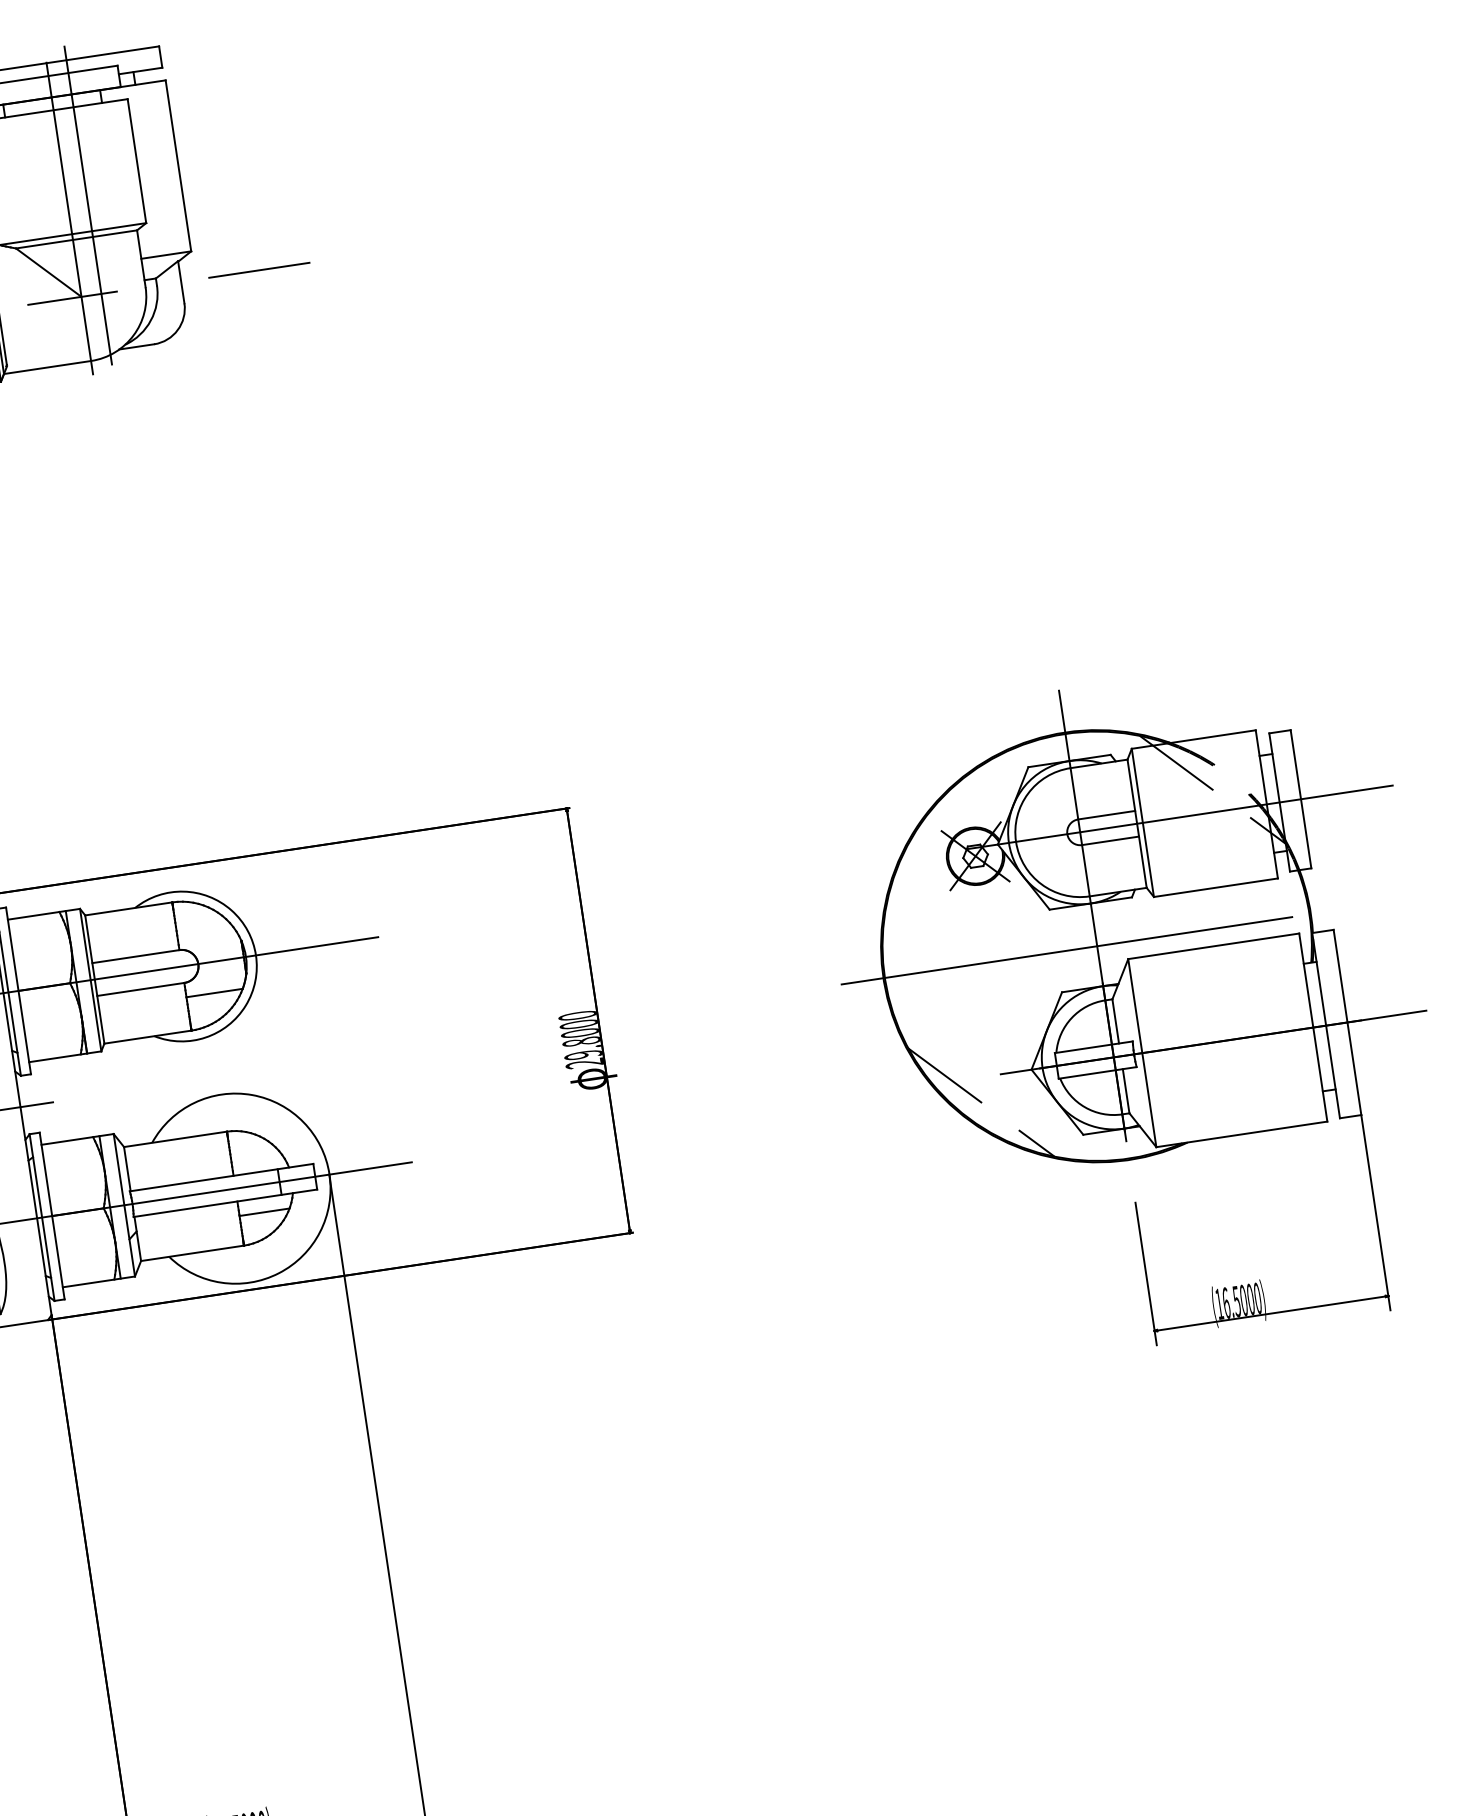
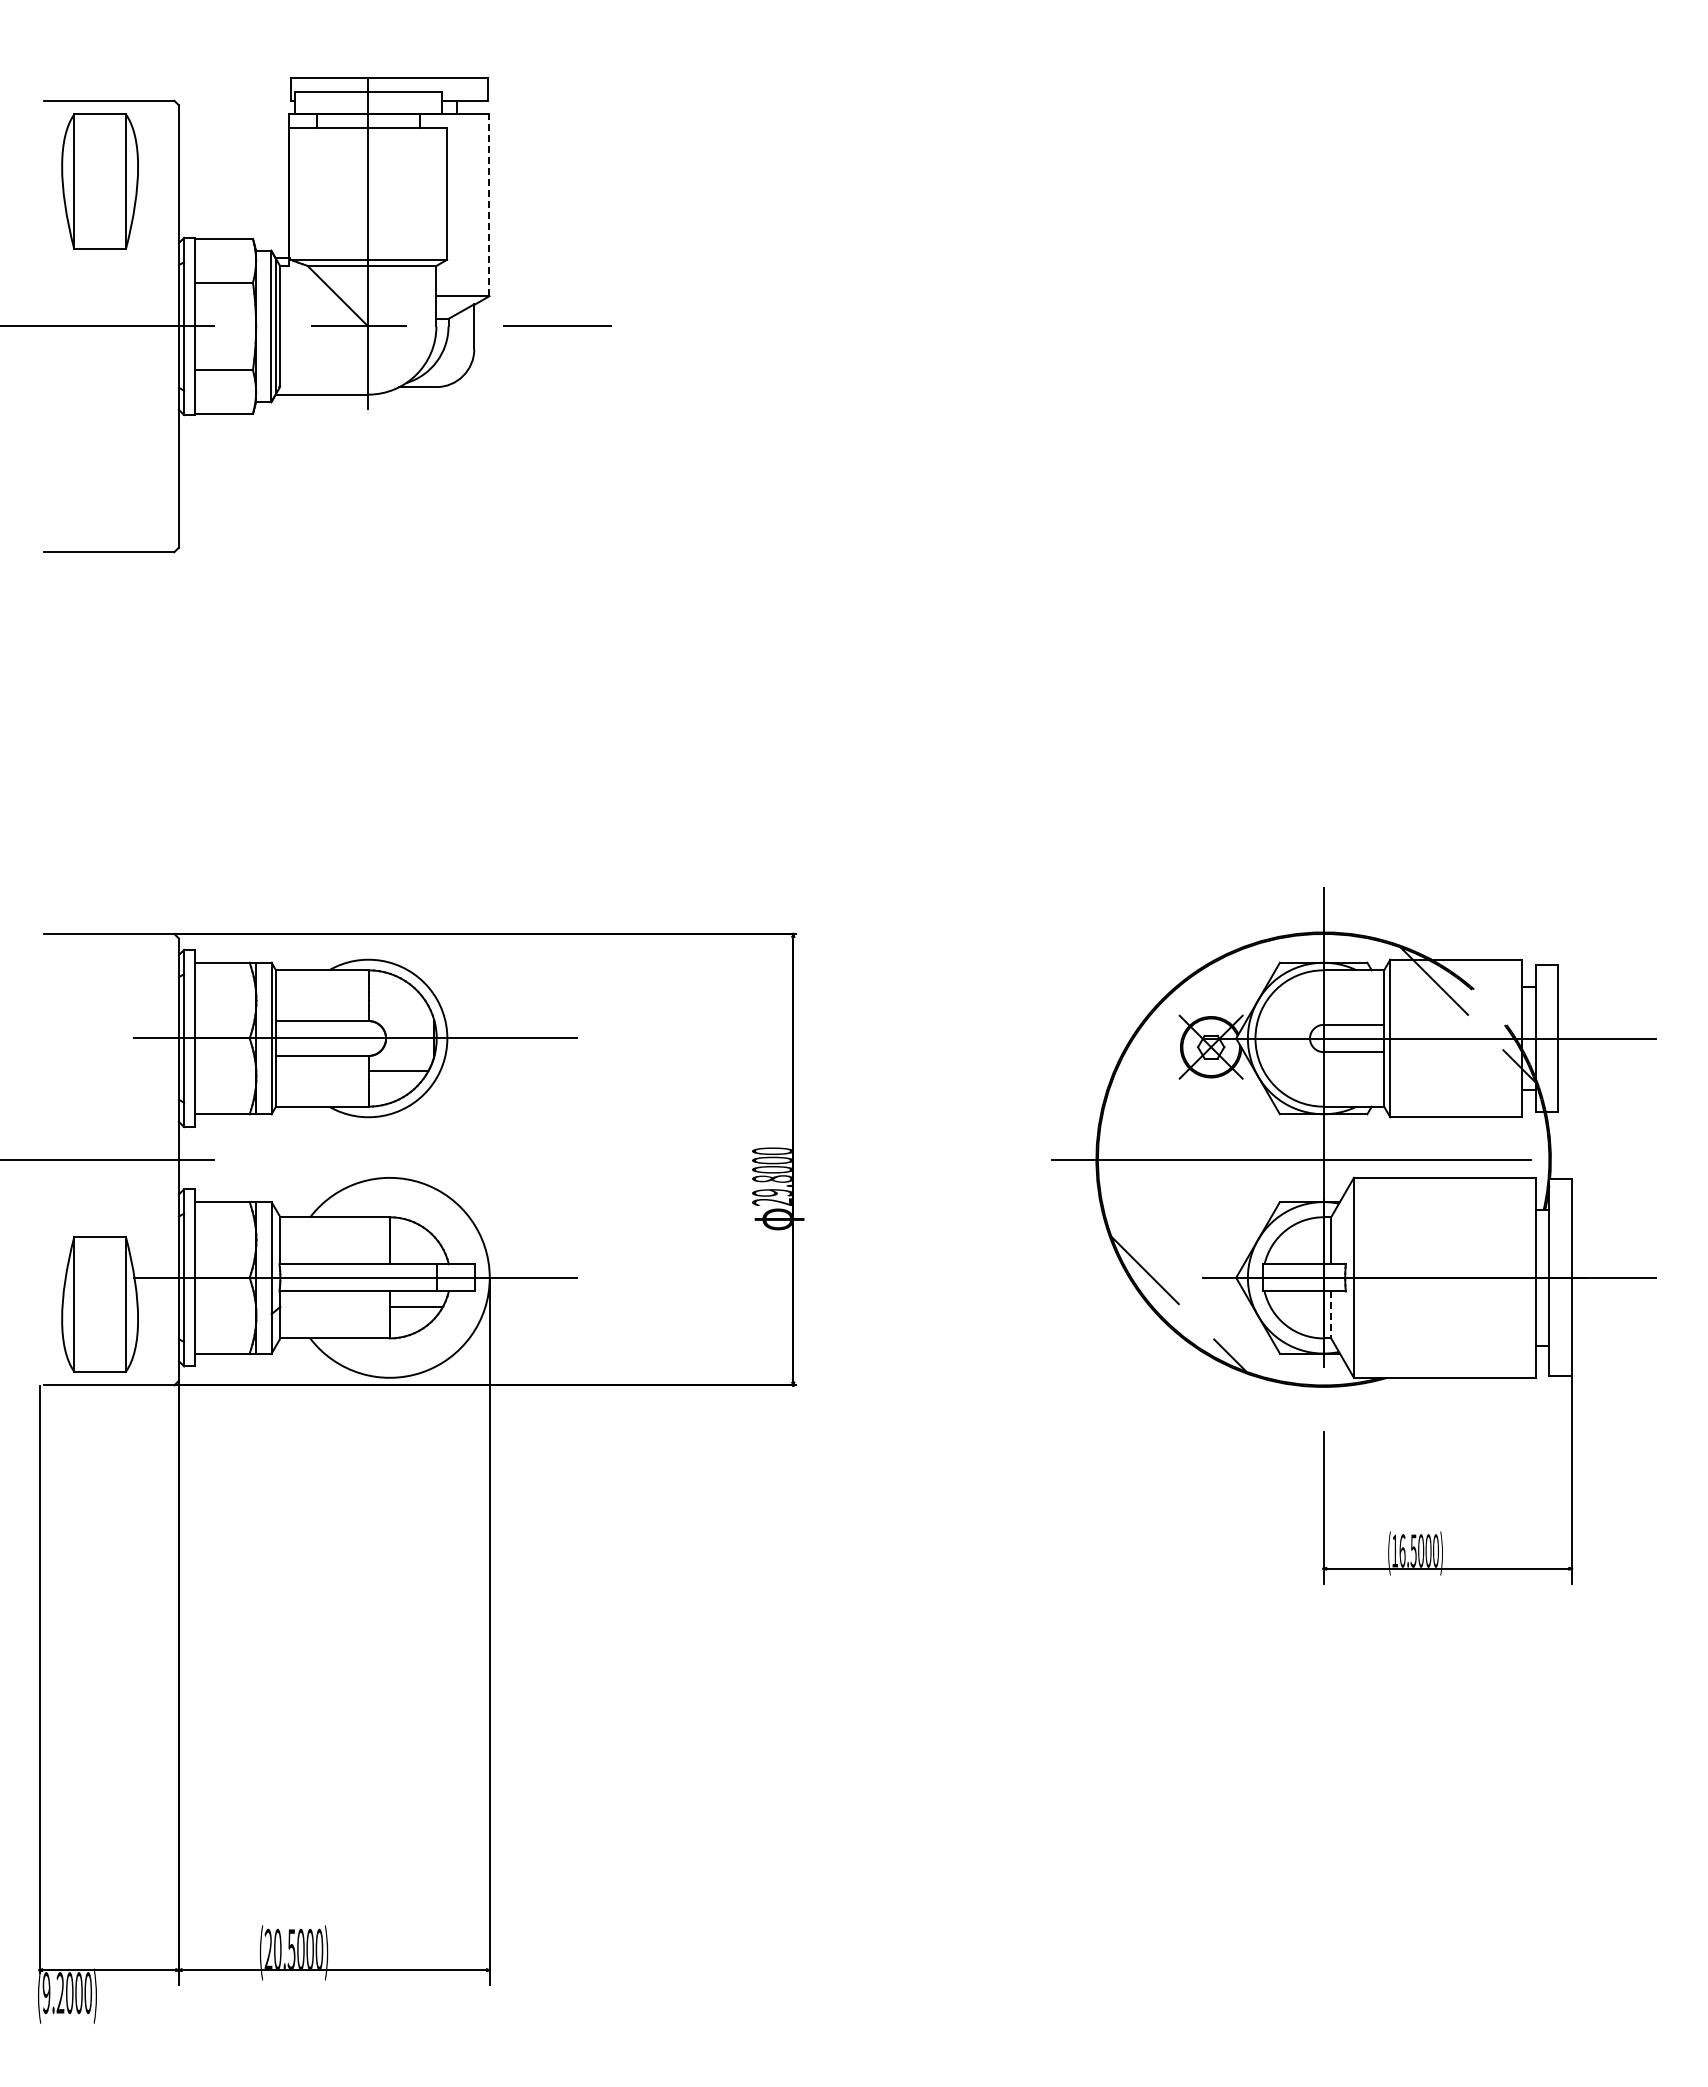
line: (178, 166) -> (489, 205), solid -> dashed
line: (88, 205) -> (389, 232), removed
line: (1126, 1091) -> (1331, 1315), solid -> dashed

